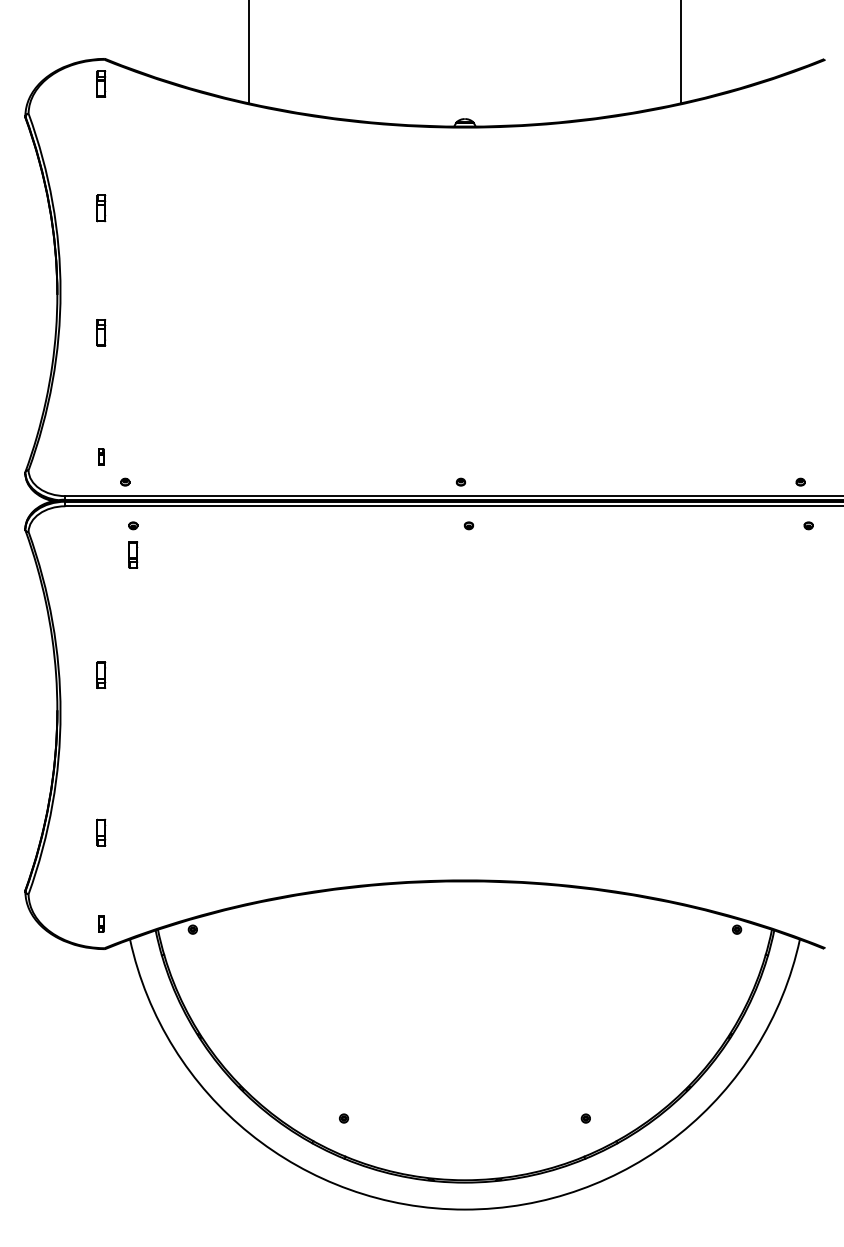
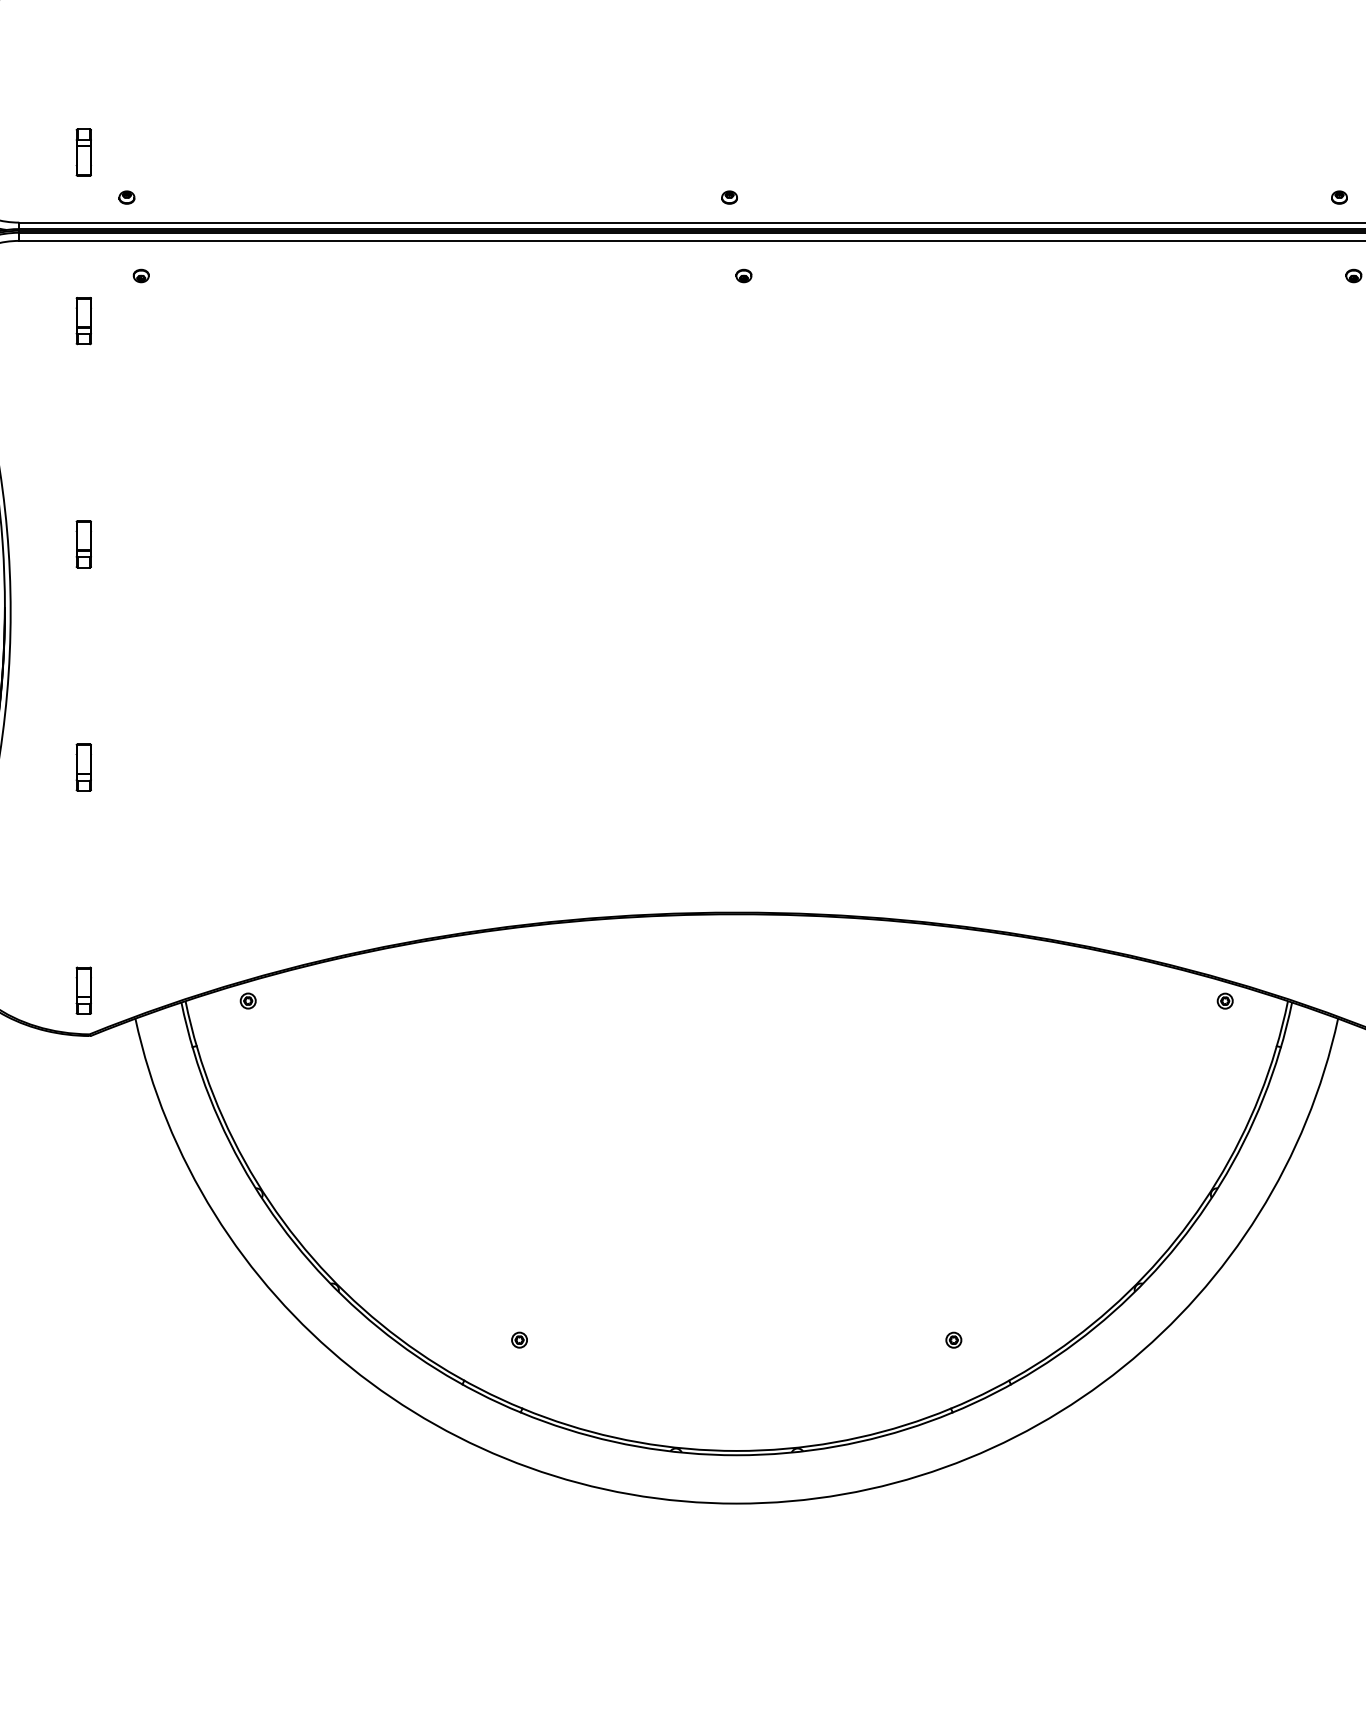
part: (101, 456) -> (84, 151), size x1.67
part: (133, 554) -> (84, 320), moved
part: (101, 832) -> (84, 767), moved
part: (101, 923) -> (84, 989), size x1.67

